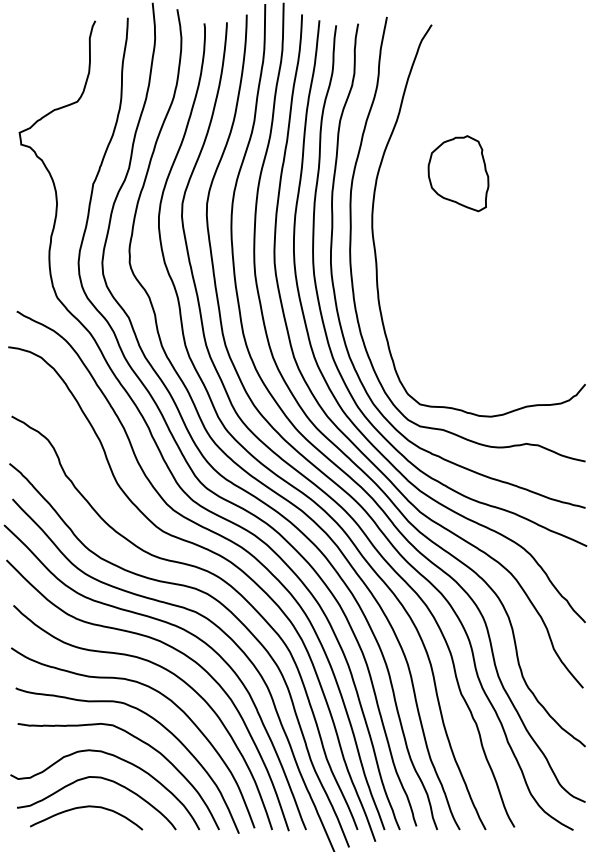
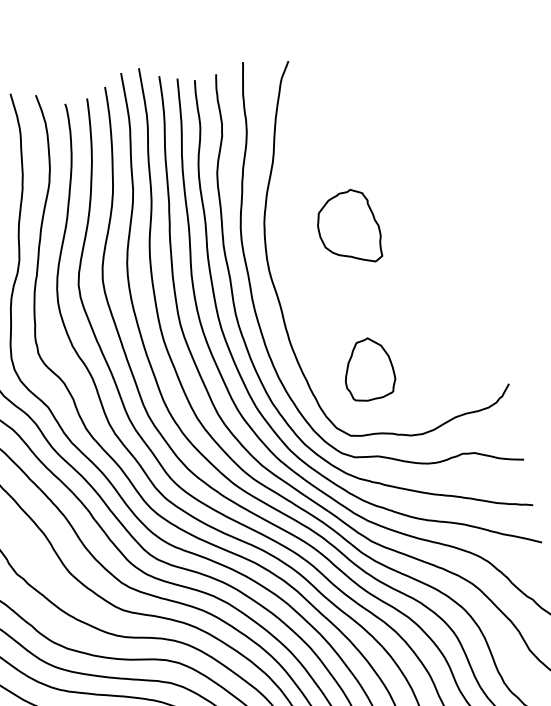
part: (458, 173) -> (348, 228), moved
part: (449, 342) -> (367, 369), added

